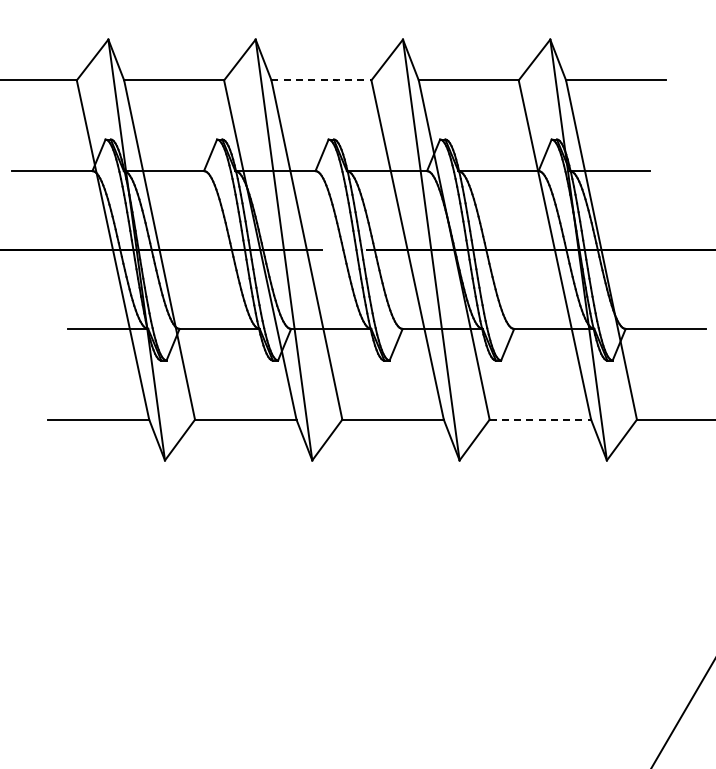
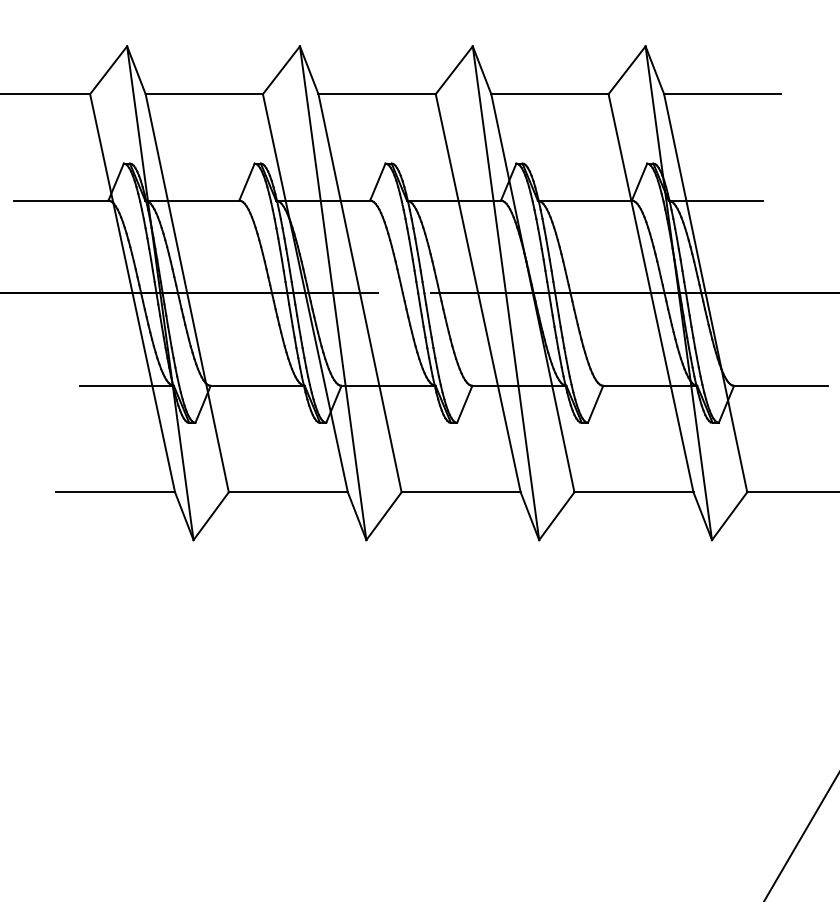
line: (321, 80) -> (377, 94), dashed -> solid
line: (540, 419) -> (634, 492), dashed -> solid

